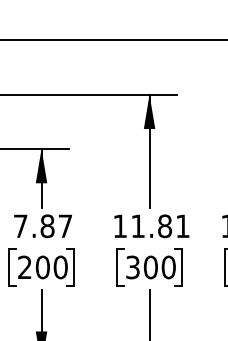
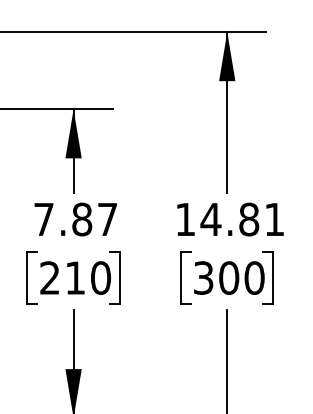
text: (137, 225) -> (210, 218), 11.81 -> 14.81
text: (42, 267) -> (74, 278), 200 -> 210

